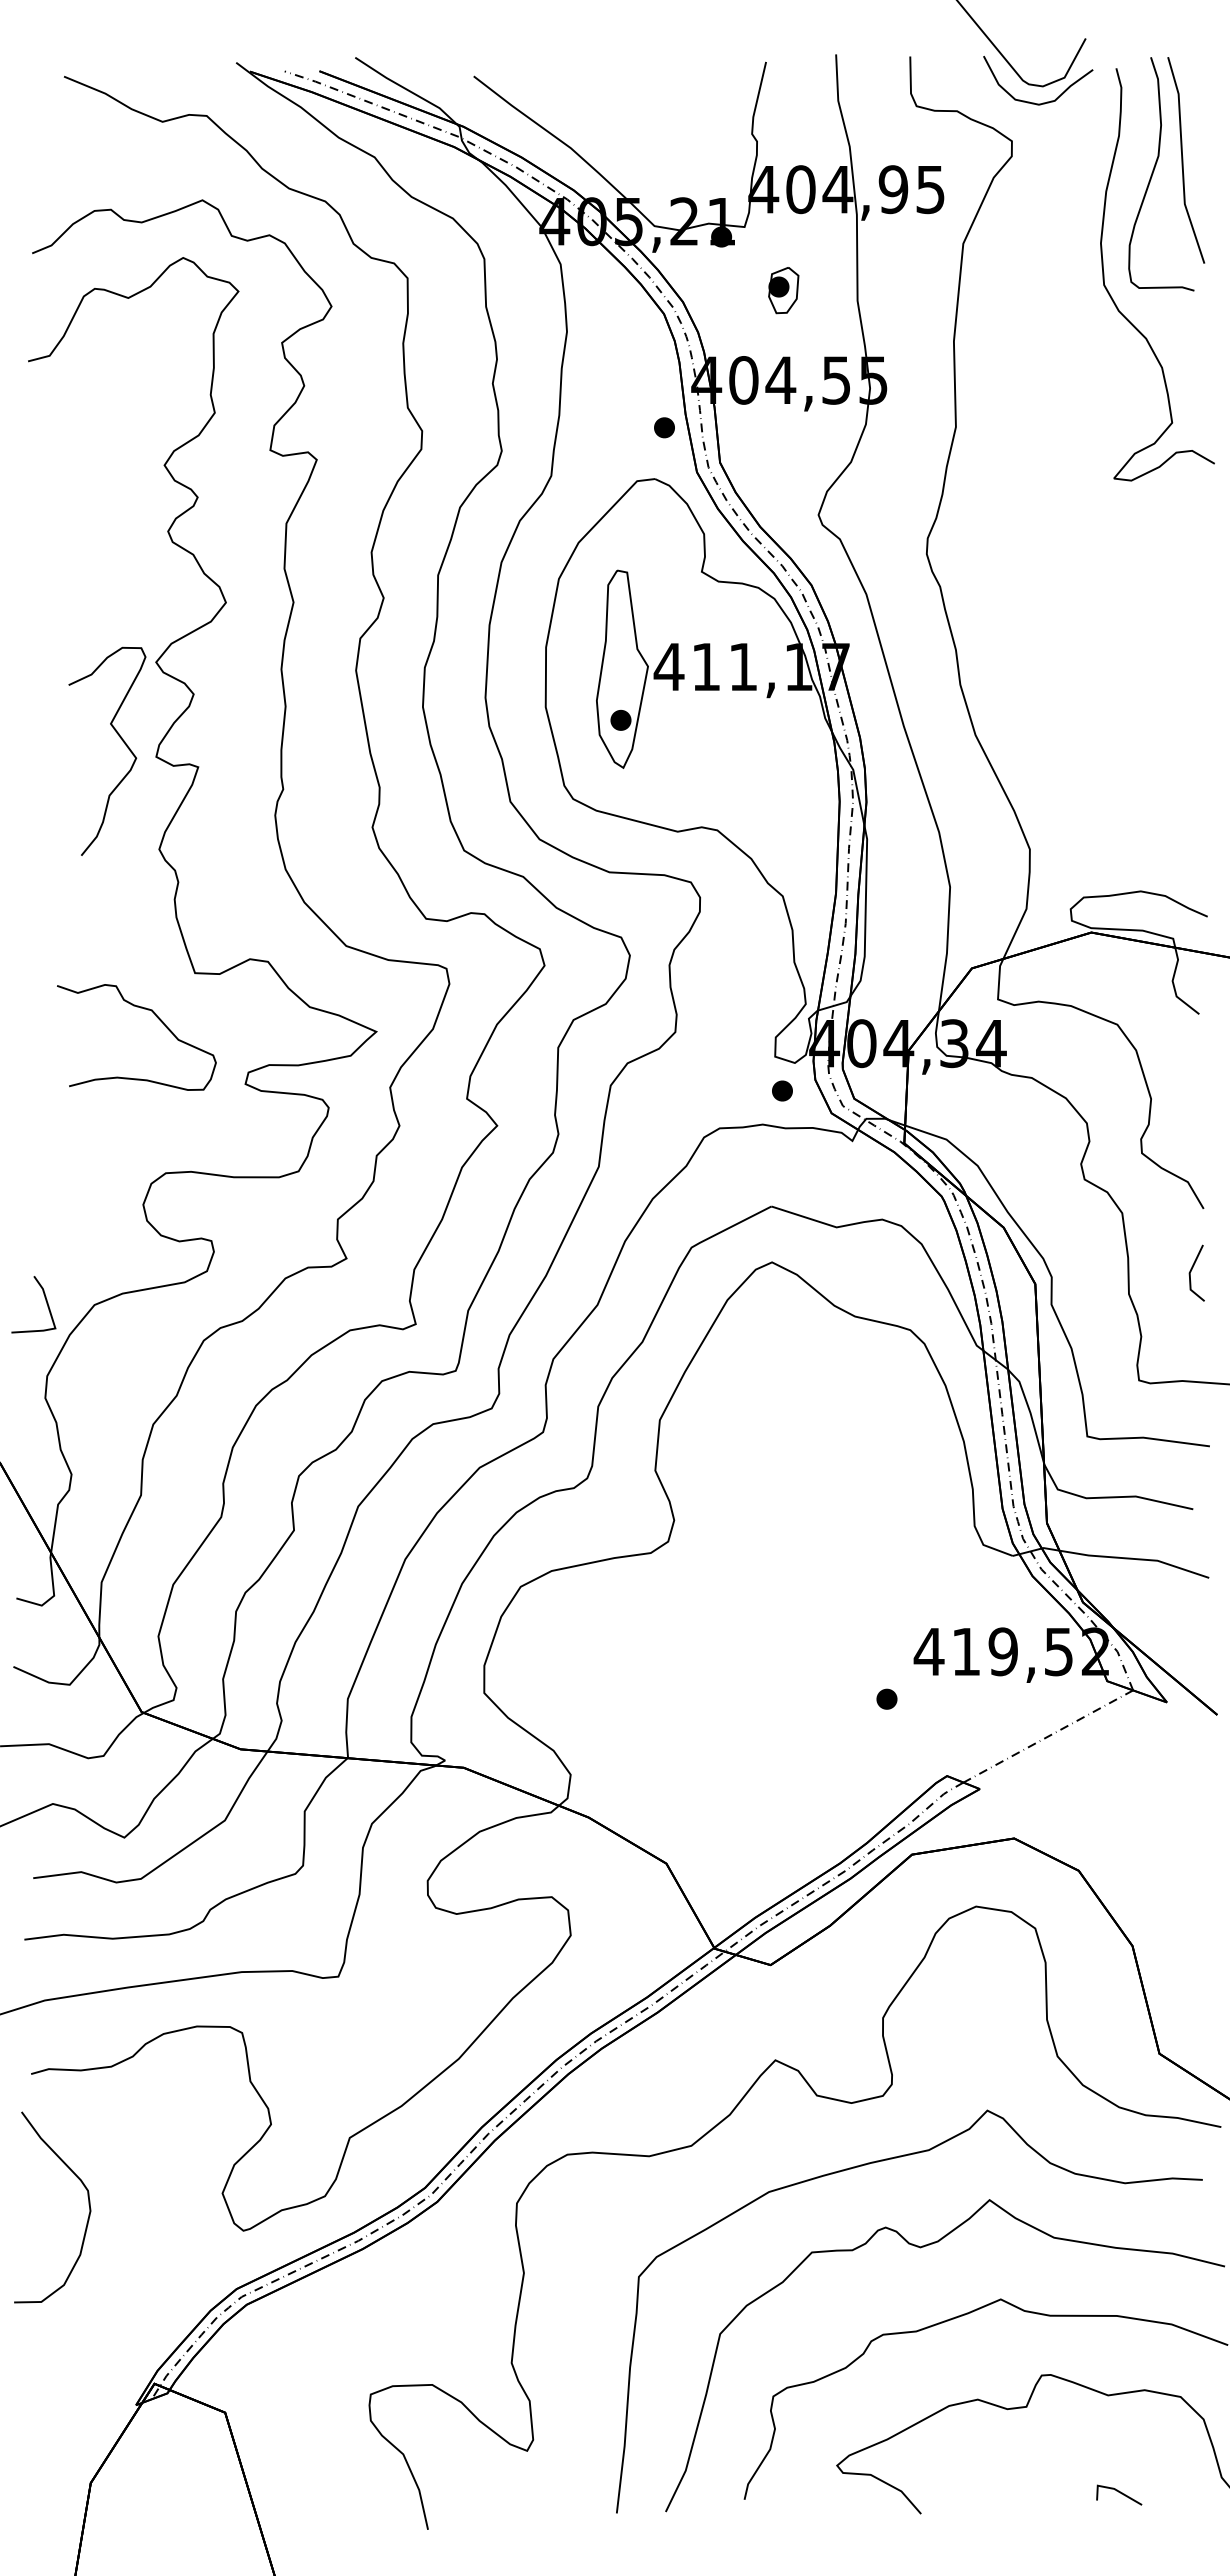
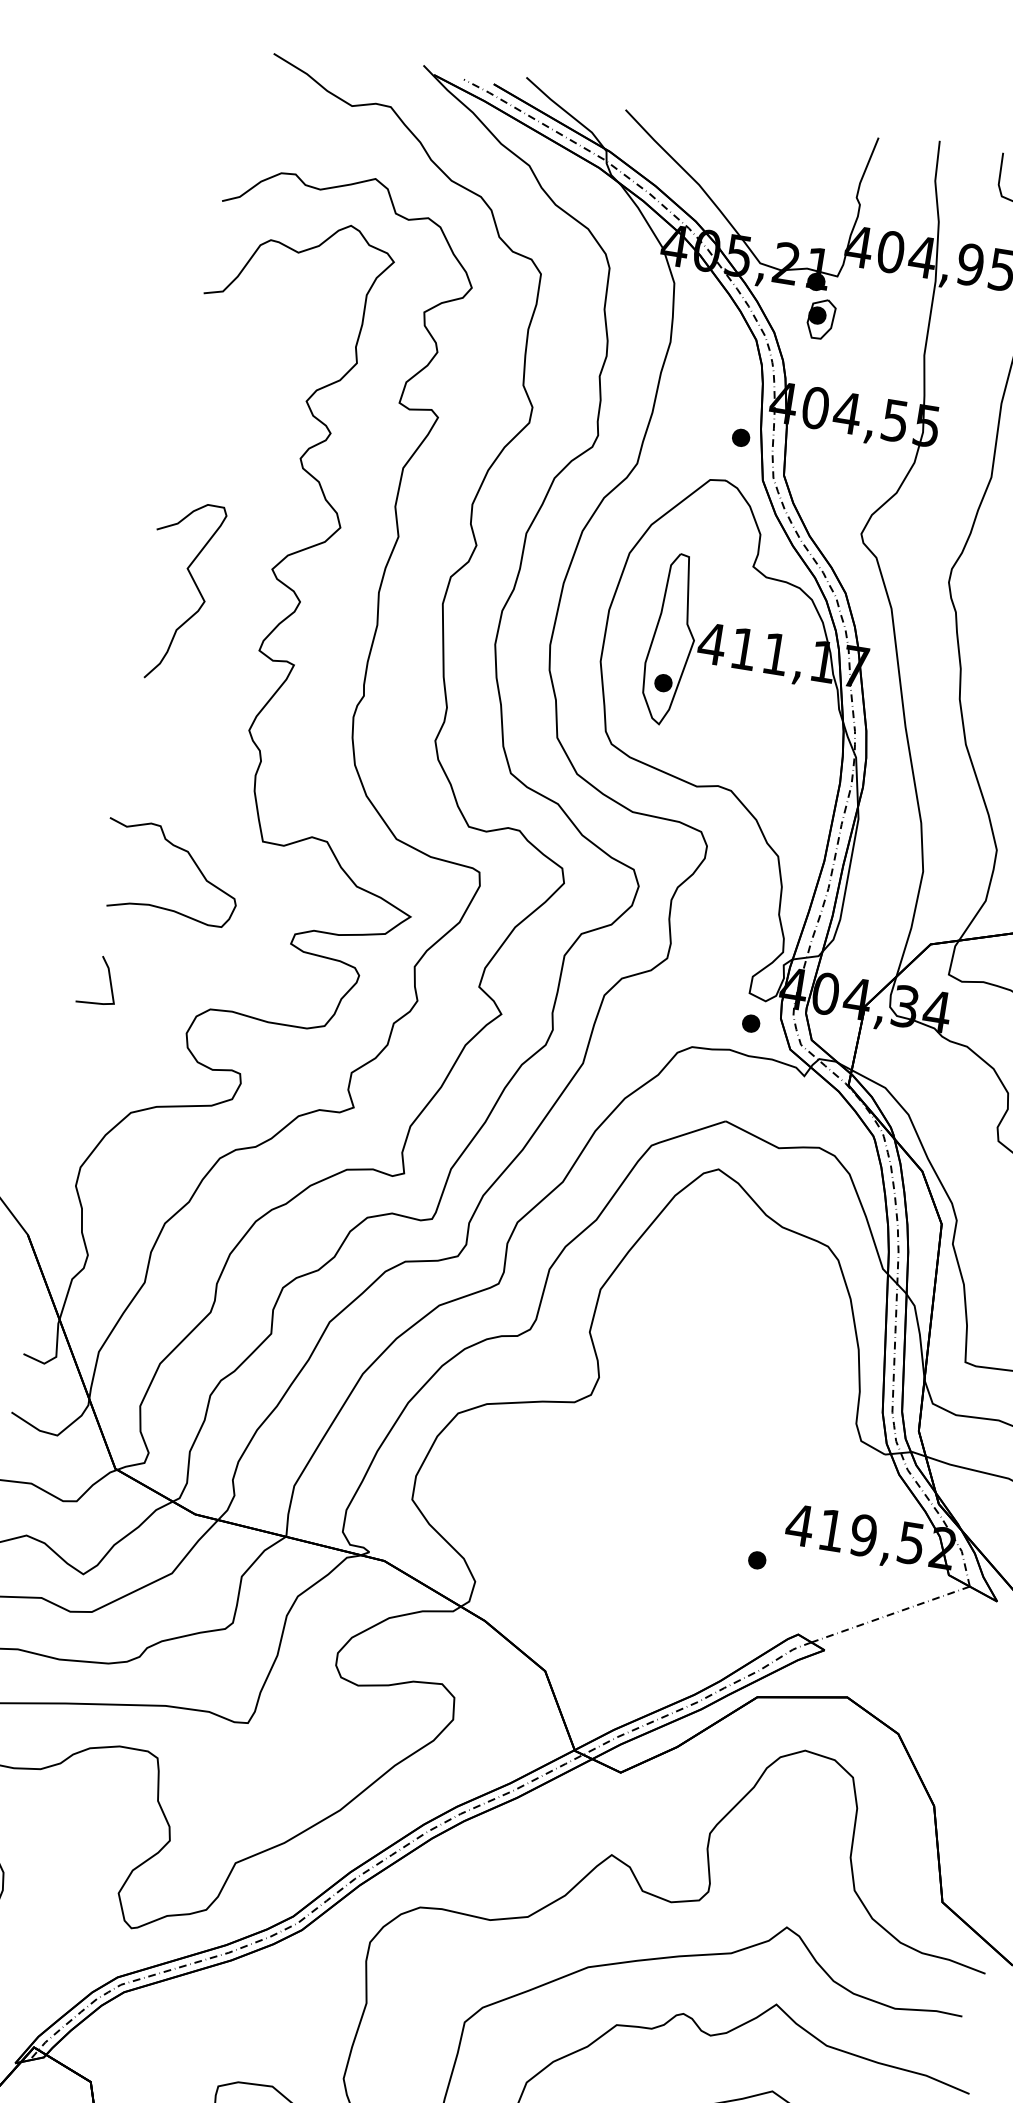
part: (783, 290) -> (820, 319), moved
curve: (122, 741) -> (195, 585), moved
curve: (156, 1017) -> (191, 858), moved
line: (45, 1300) -> (109, 978), moved

